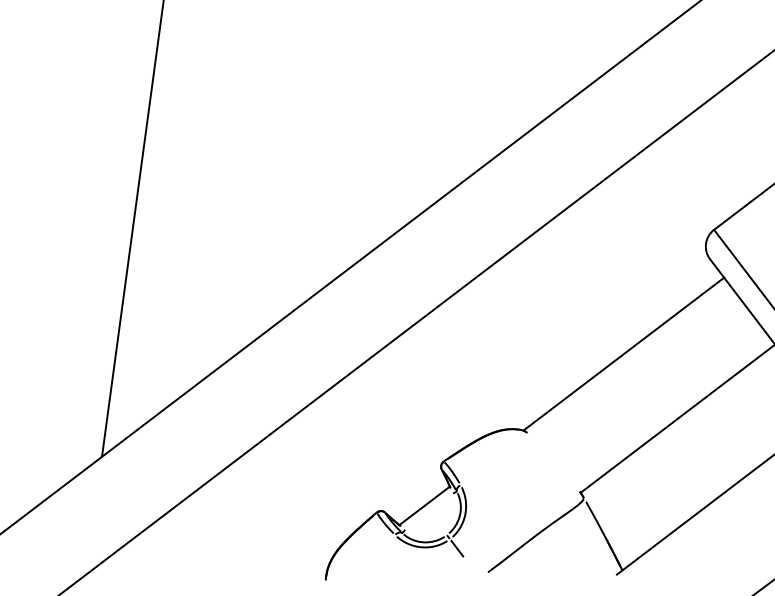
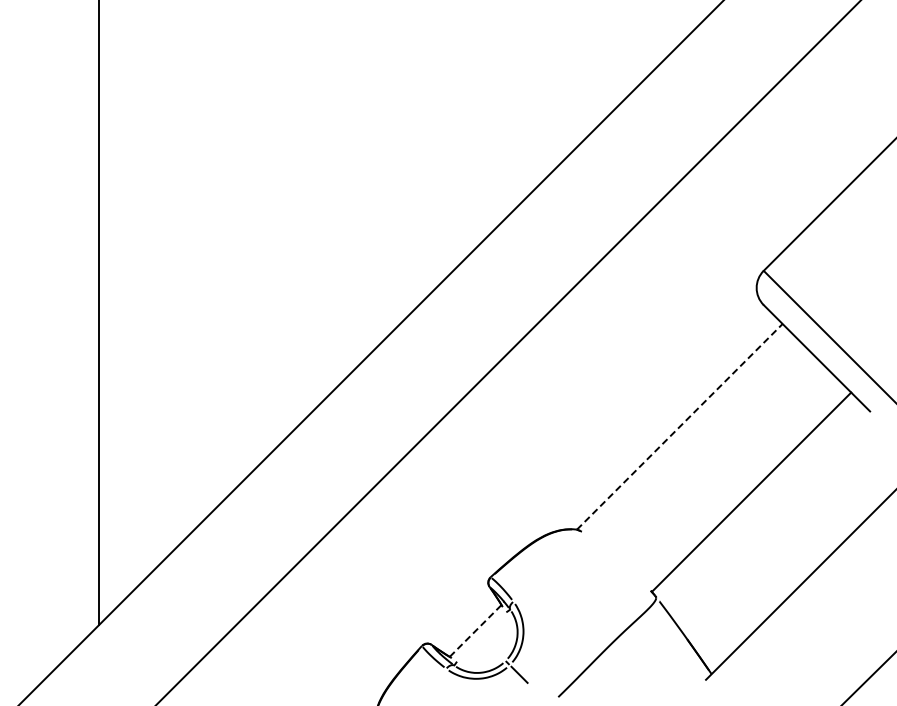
line: (624, 353) -> (680, 426), solid -> dashed
line: (424, 505) -> (475, 630), solid -> dashed

